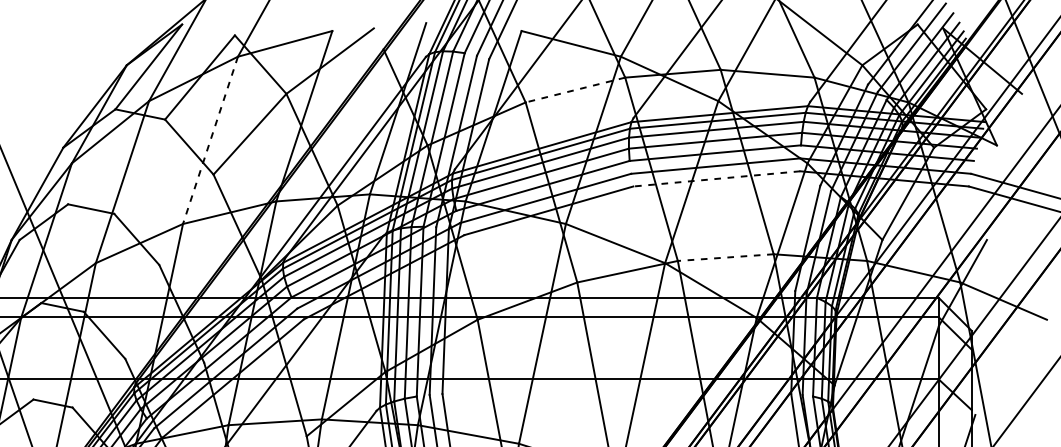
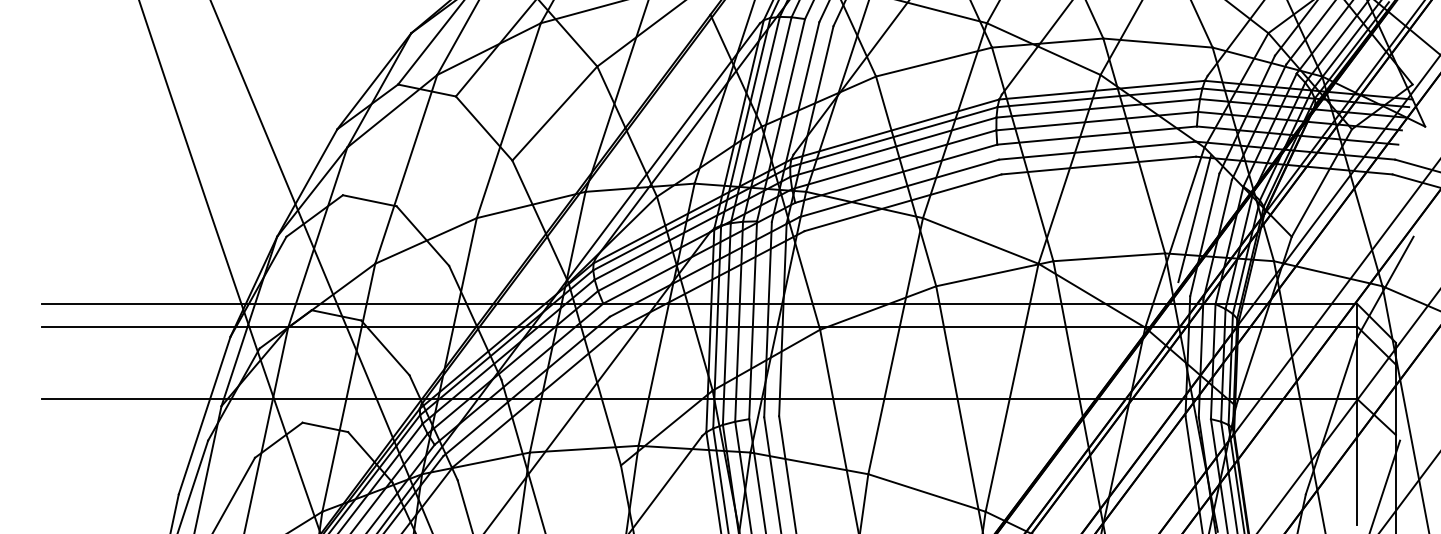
line: (575, 90) -> (934, 62), dashed -> solid
line: (210, 140) -> (508, 120), dashed -> solid
line: (716, 178) -> (1098, 165), dashed -> solid
line: (798, 225) -> (1194, 219), added
line: (725, 257) -> (1109, 257), dashed -> solid

